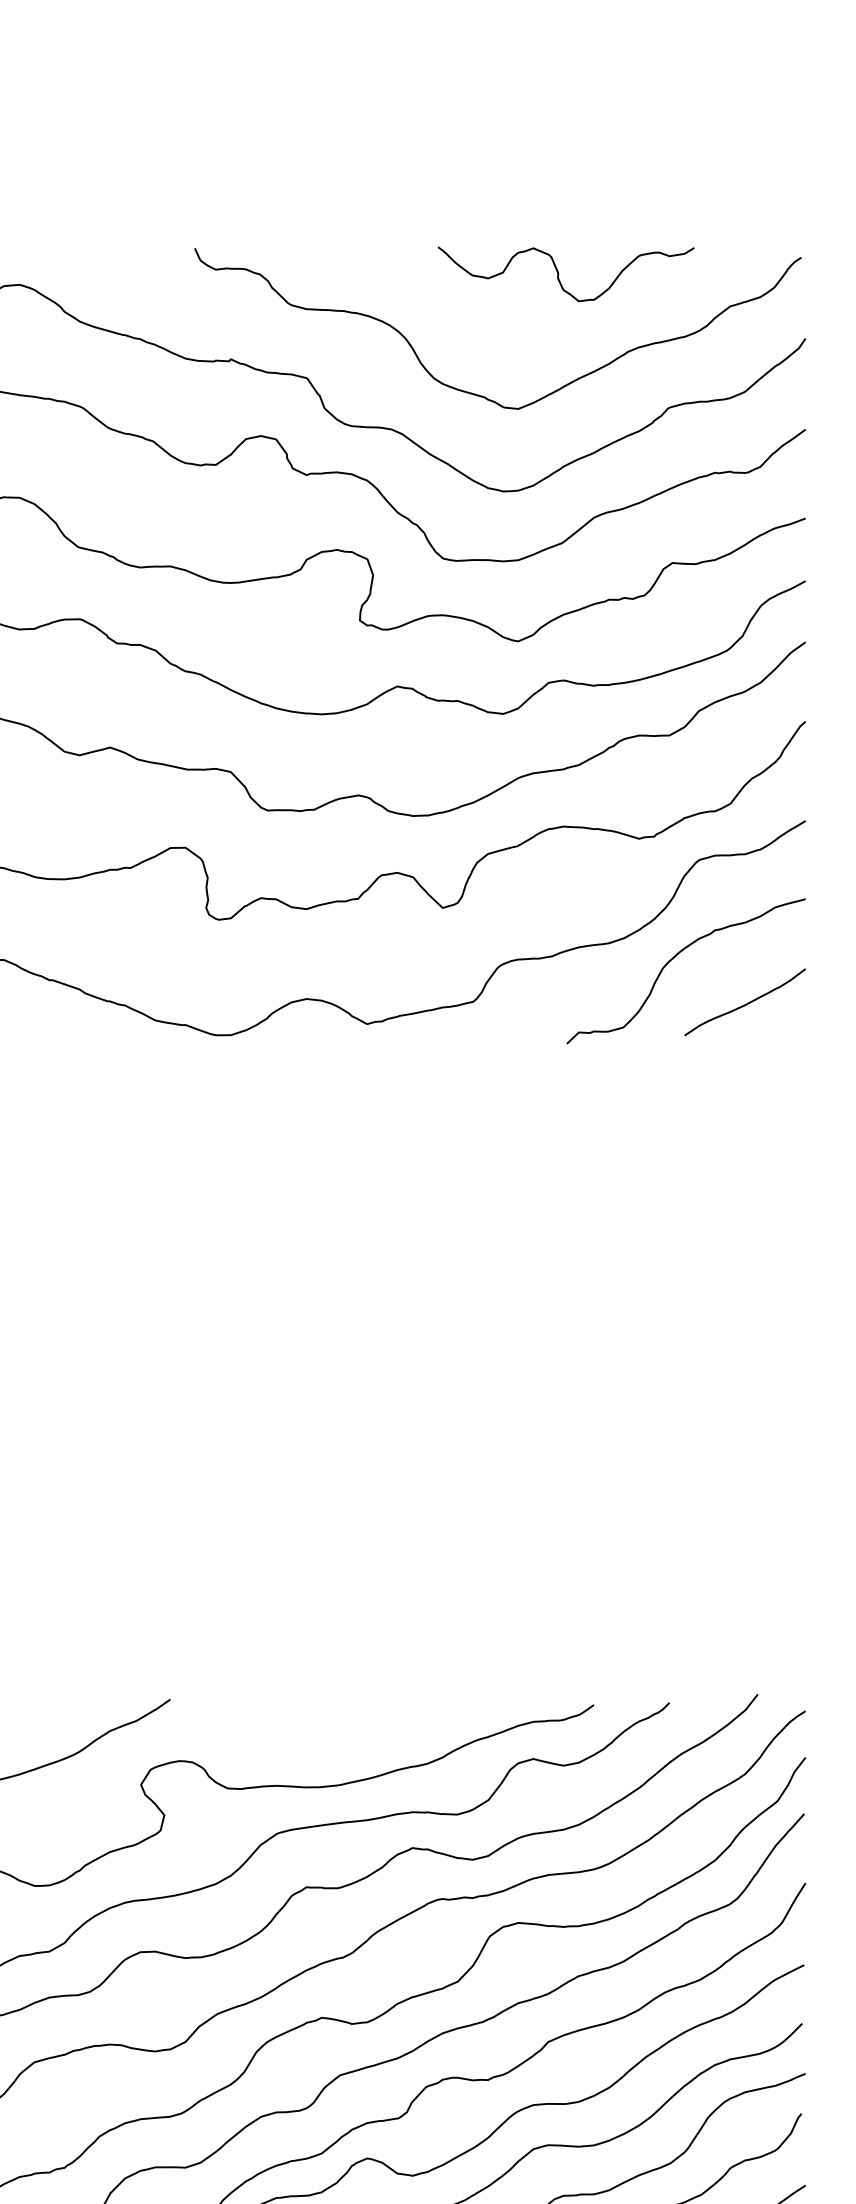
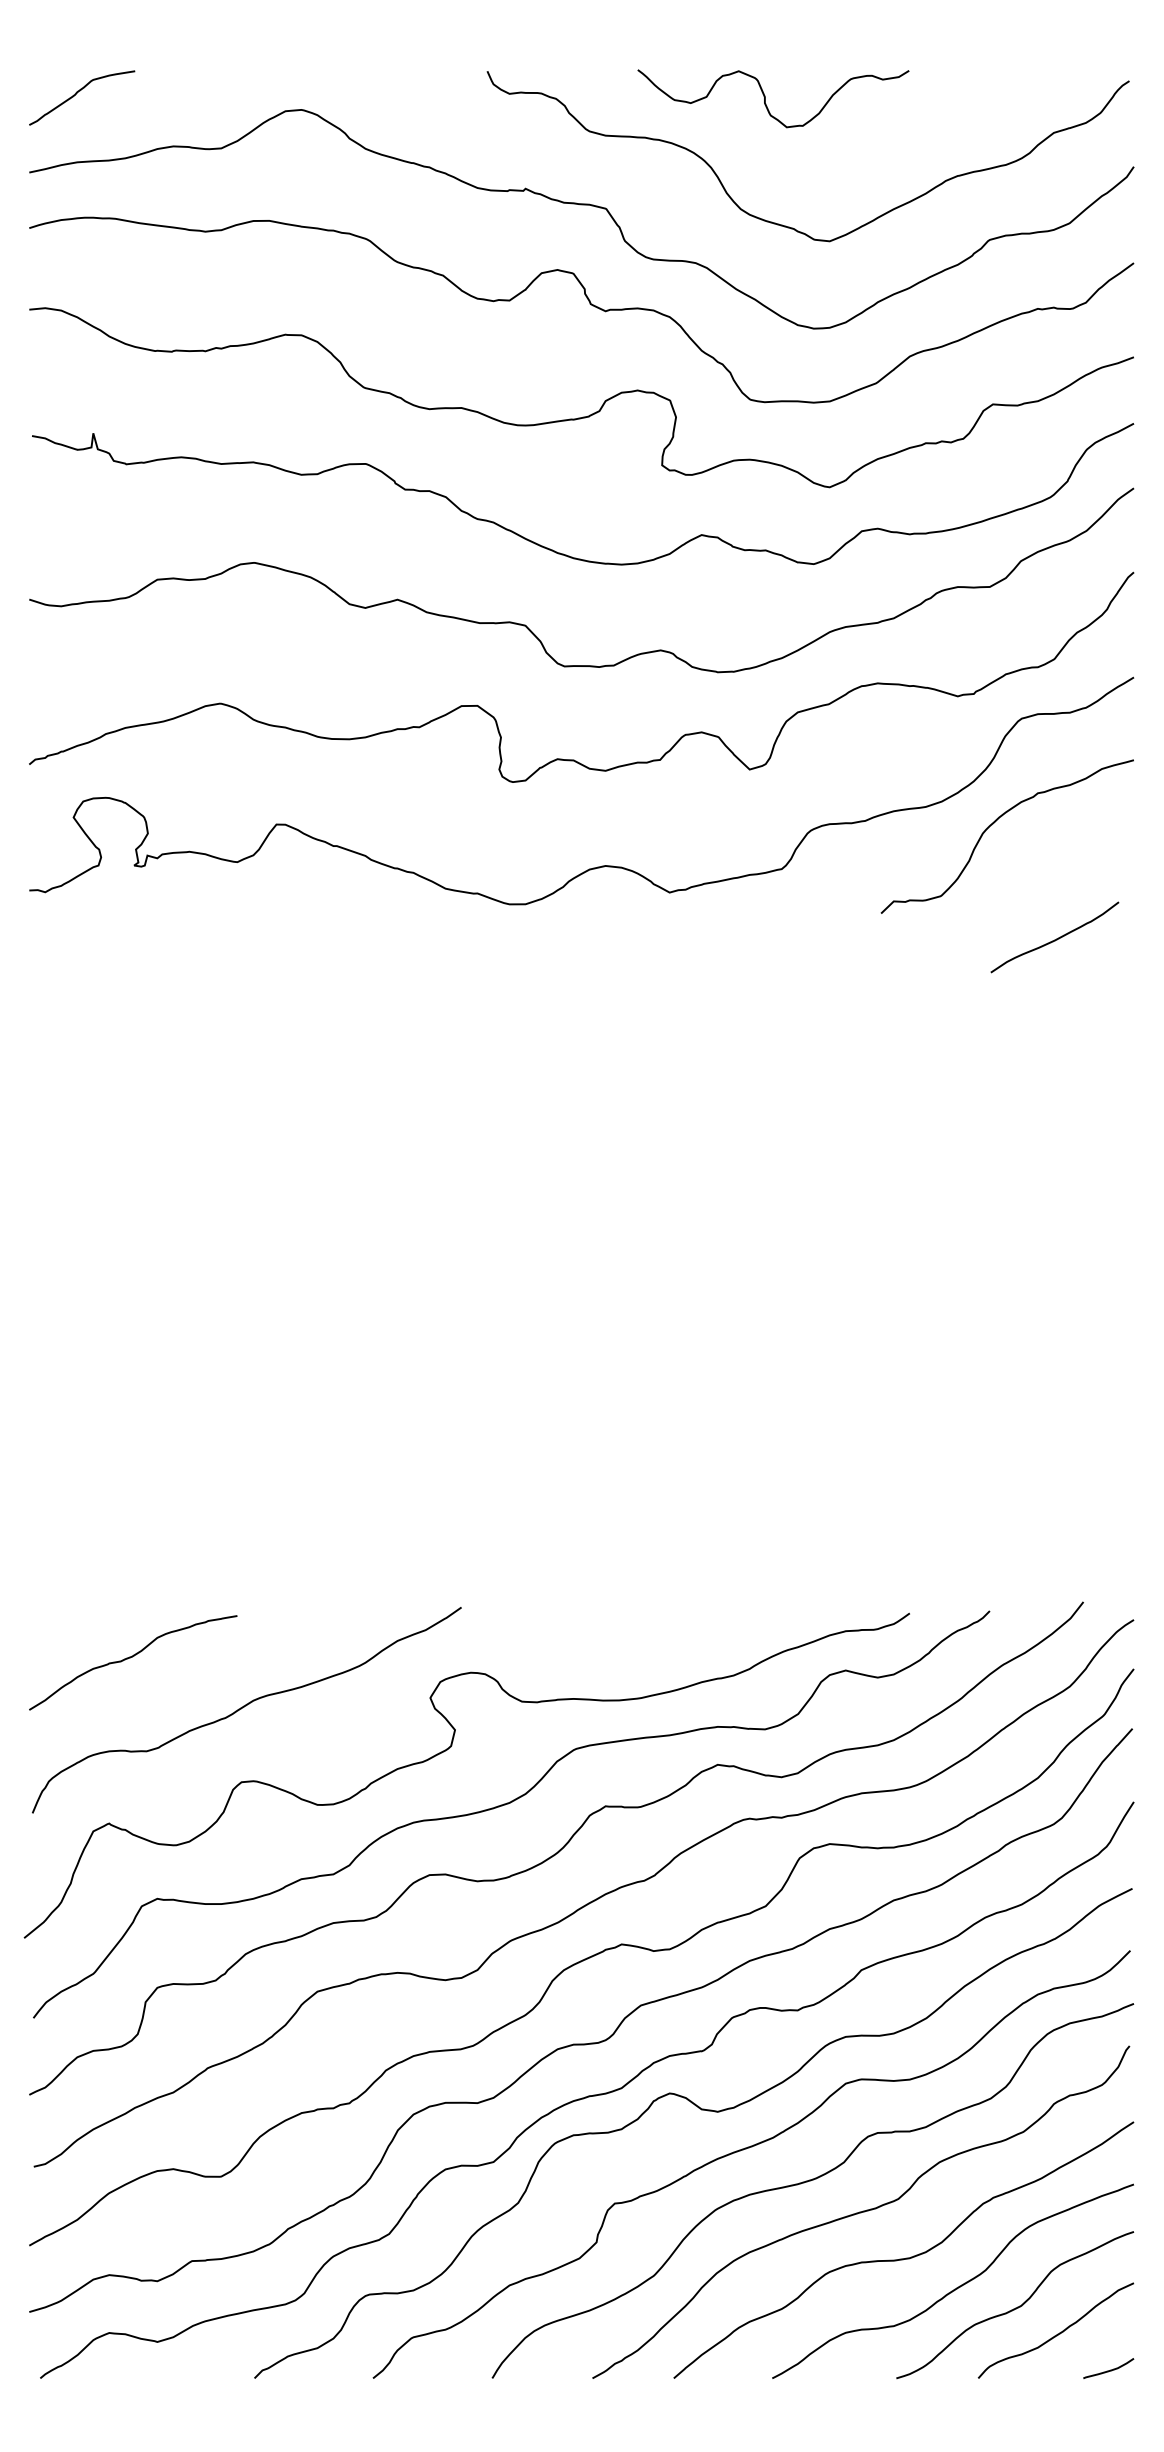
curve: (558, 274) -> (765, 98), moved
curve: (744, 1004) -> (1054, 939), moved

